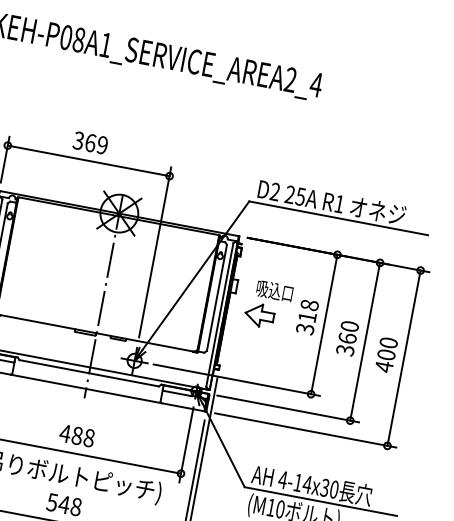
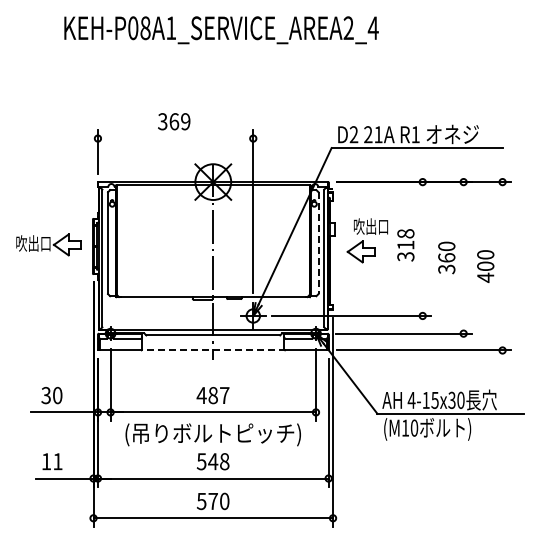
line: (88, 160) -> (175, 138), removed
text: (300, 196) -> (378, 134), 25A -> 21A
text: (269, 289) -> (365, 226), 吸込口 -> 吹出口
line: (216, 298) -> (318, 243), solid -> dashed
line: (324, 323) -> (422, 248), removed
line: (365, 341) -> (463, 257), removed
line: (403, 358) -> (502, 266), removed
line: (85, 388) -> (212, 350), solid -> dashed
text: (89, 438) -> (224, 395), 488 -> 487
text: (307, 484) -> (435, 400), 4-14x30 -> 4-15x30

